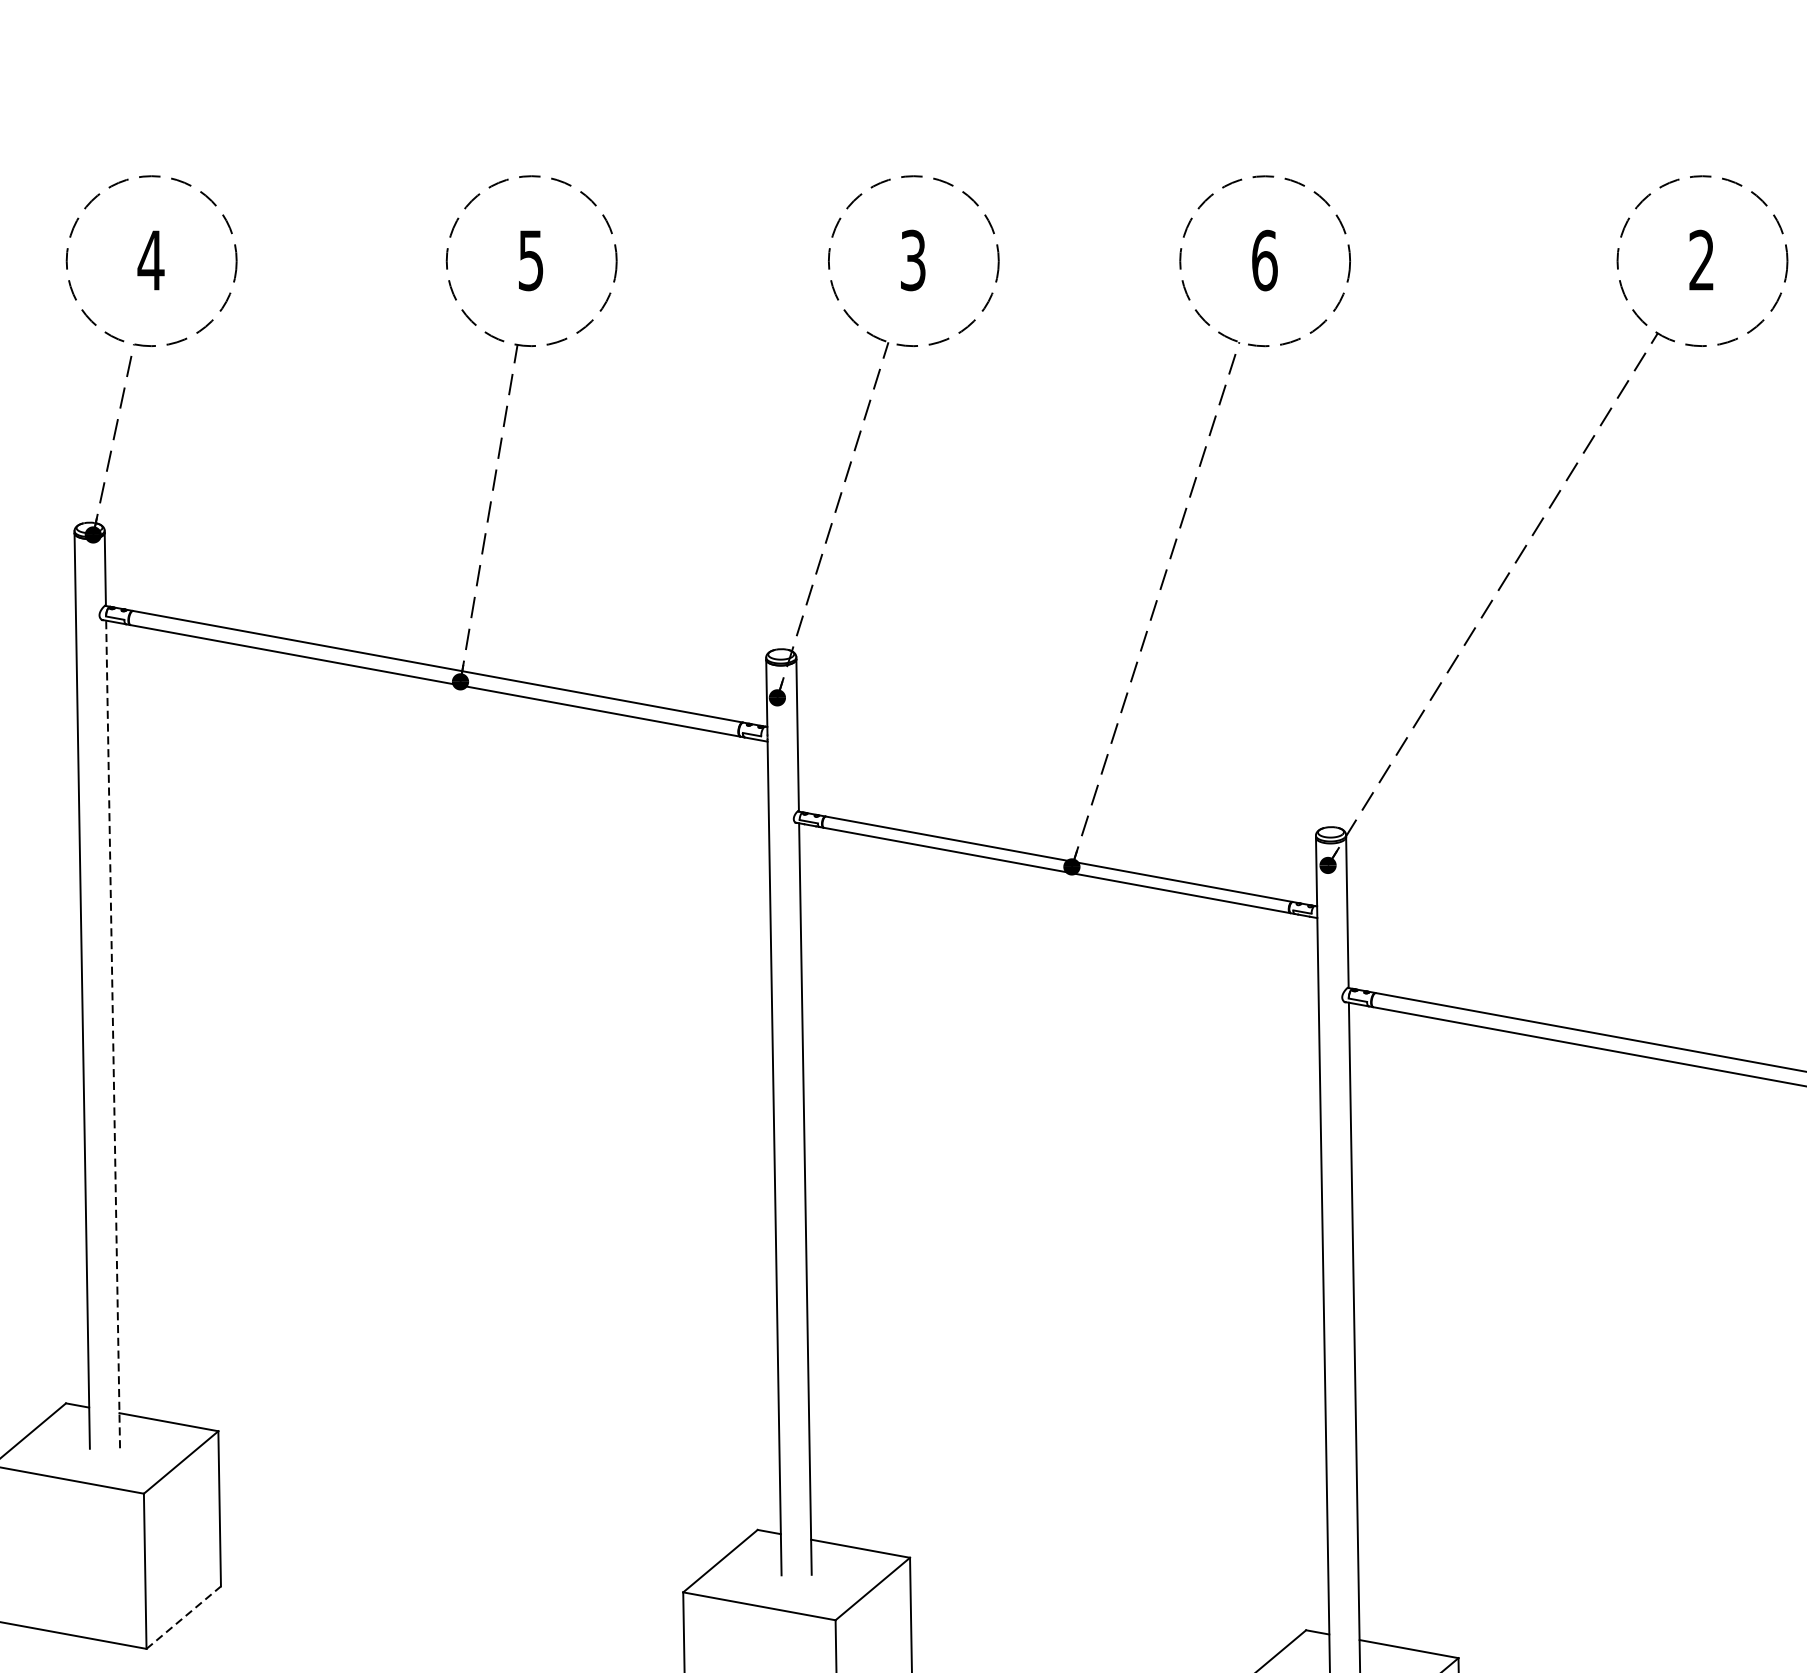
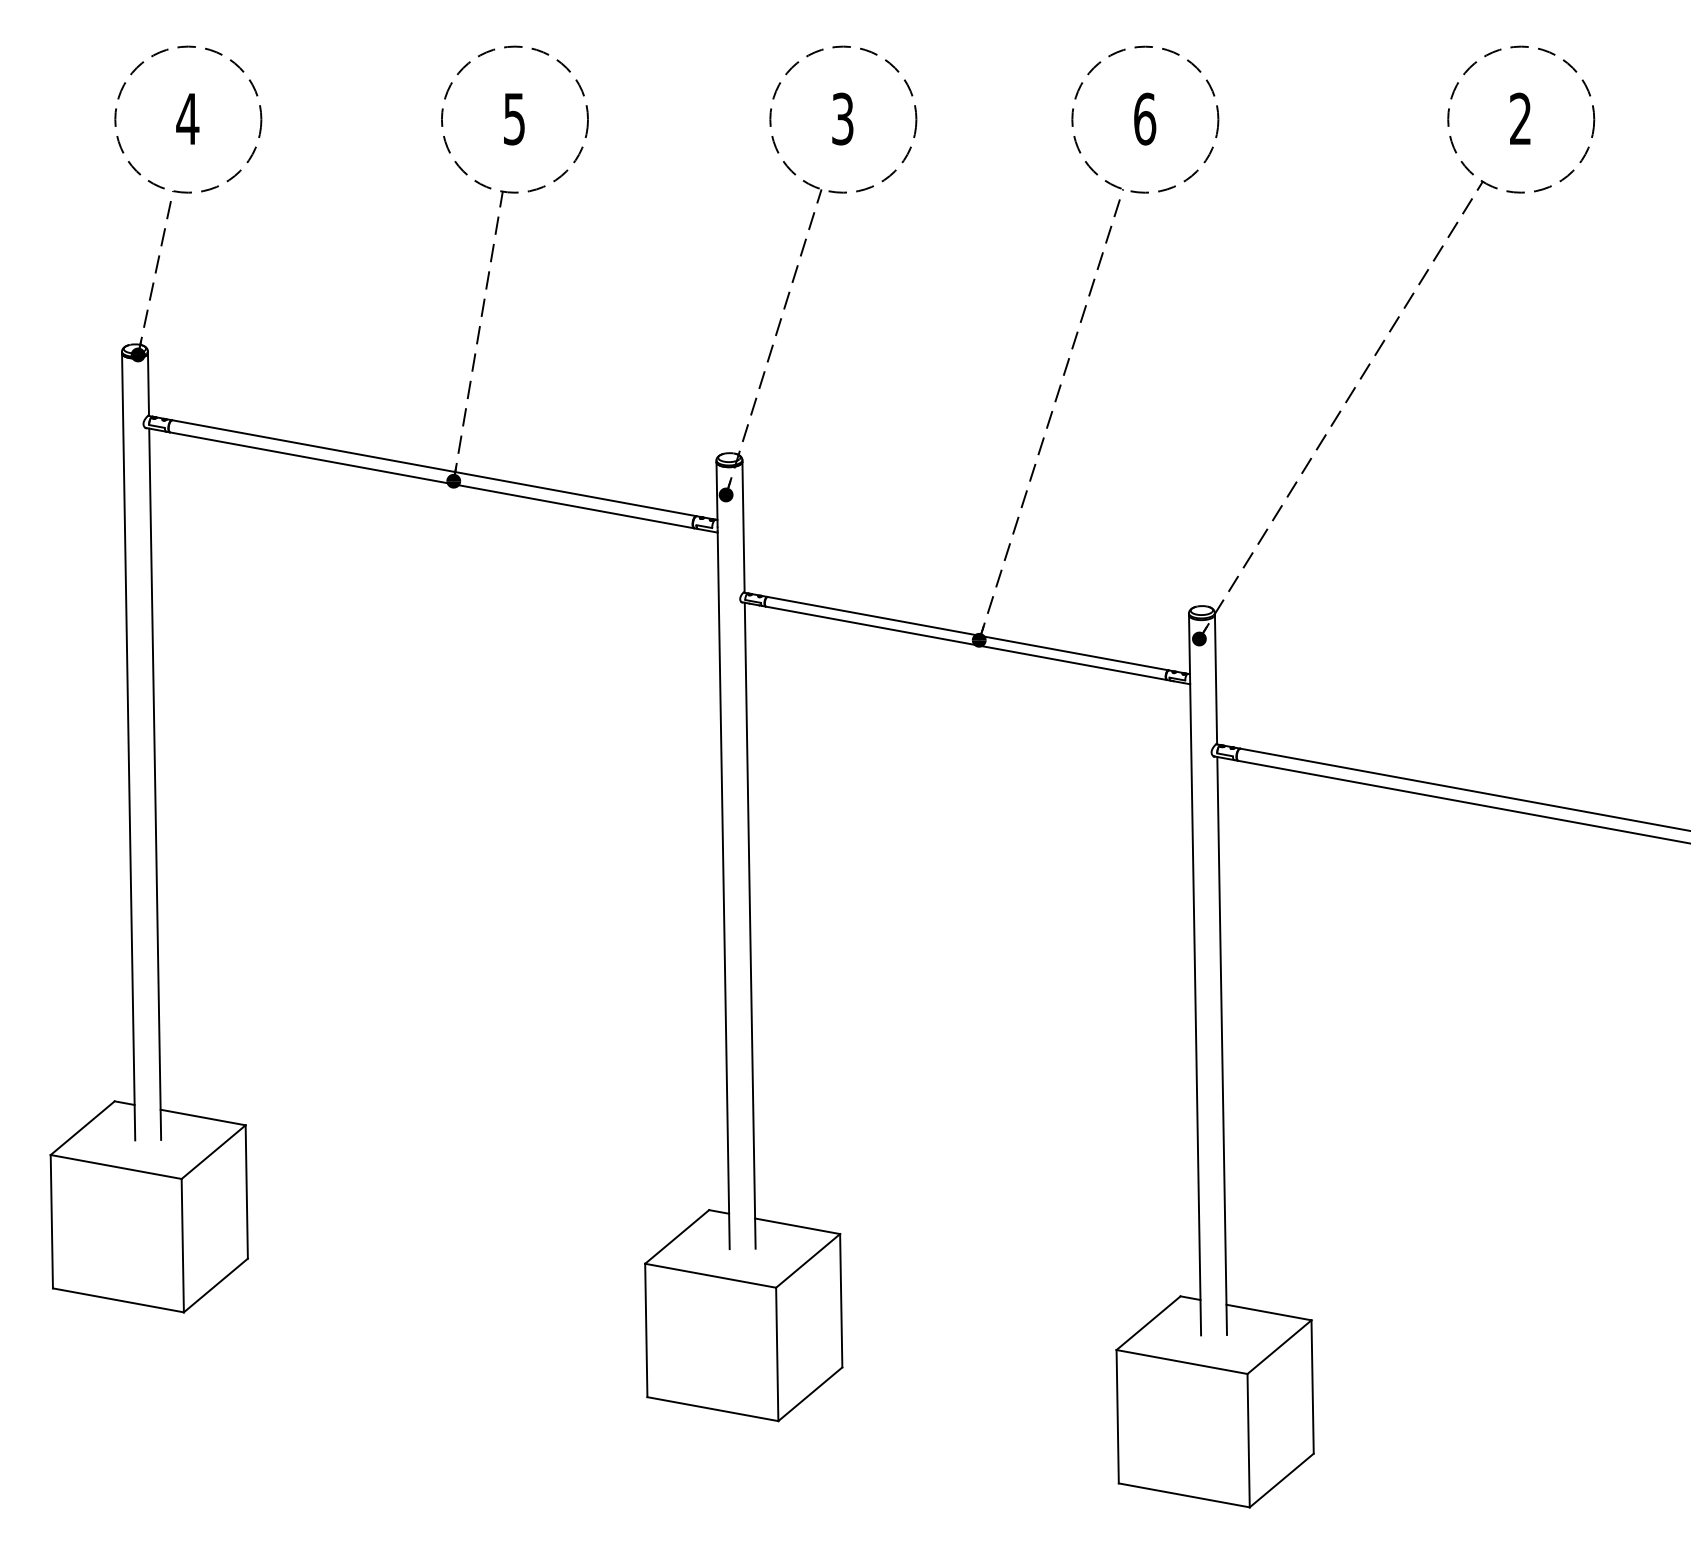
line: (113, 1034) -> (155, 784), dashed -> solid
line: (183, 1617) -> (215, 1285), dashed -> solid

